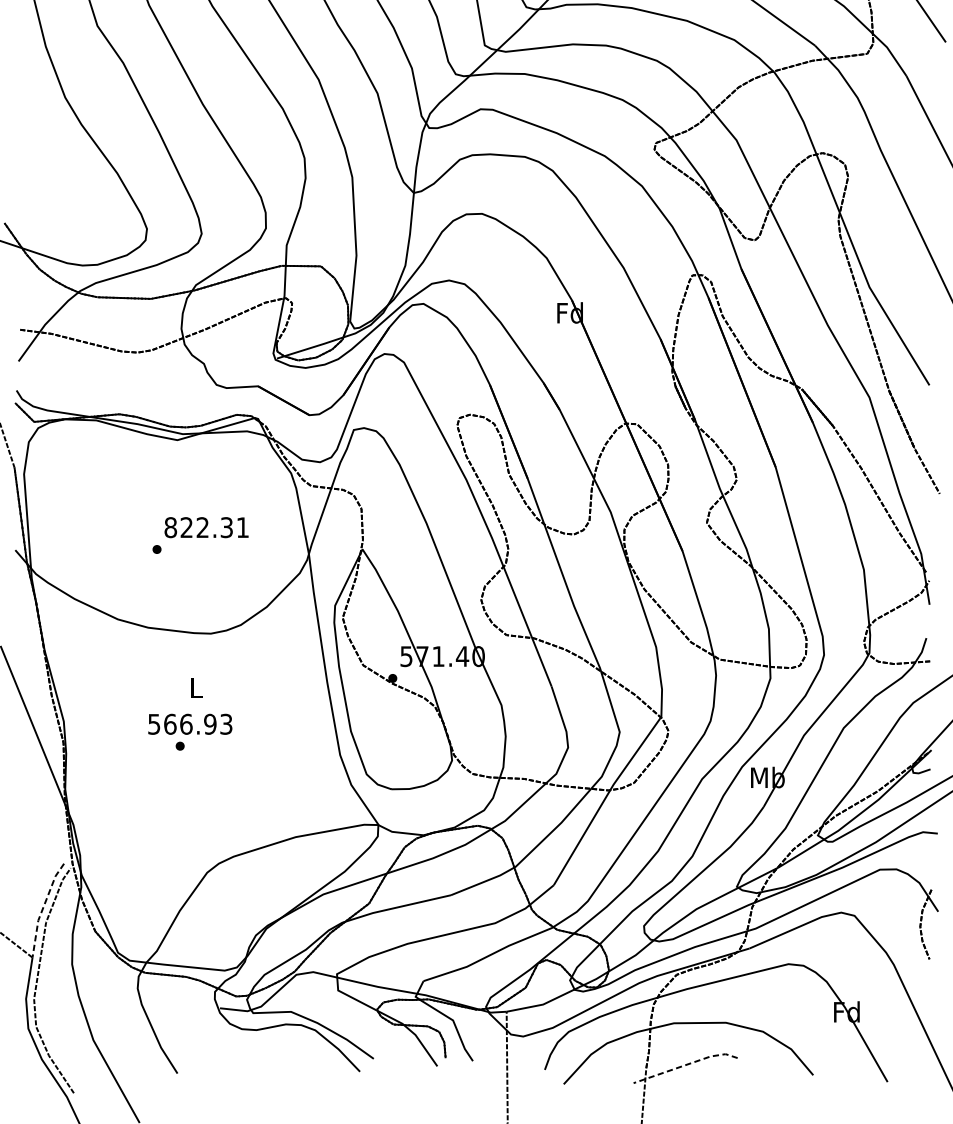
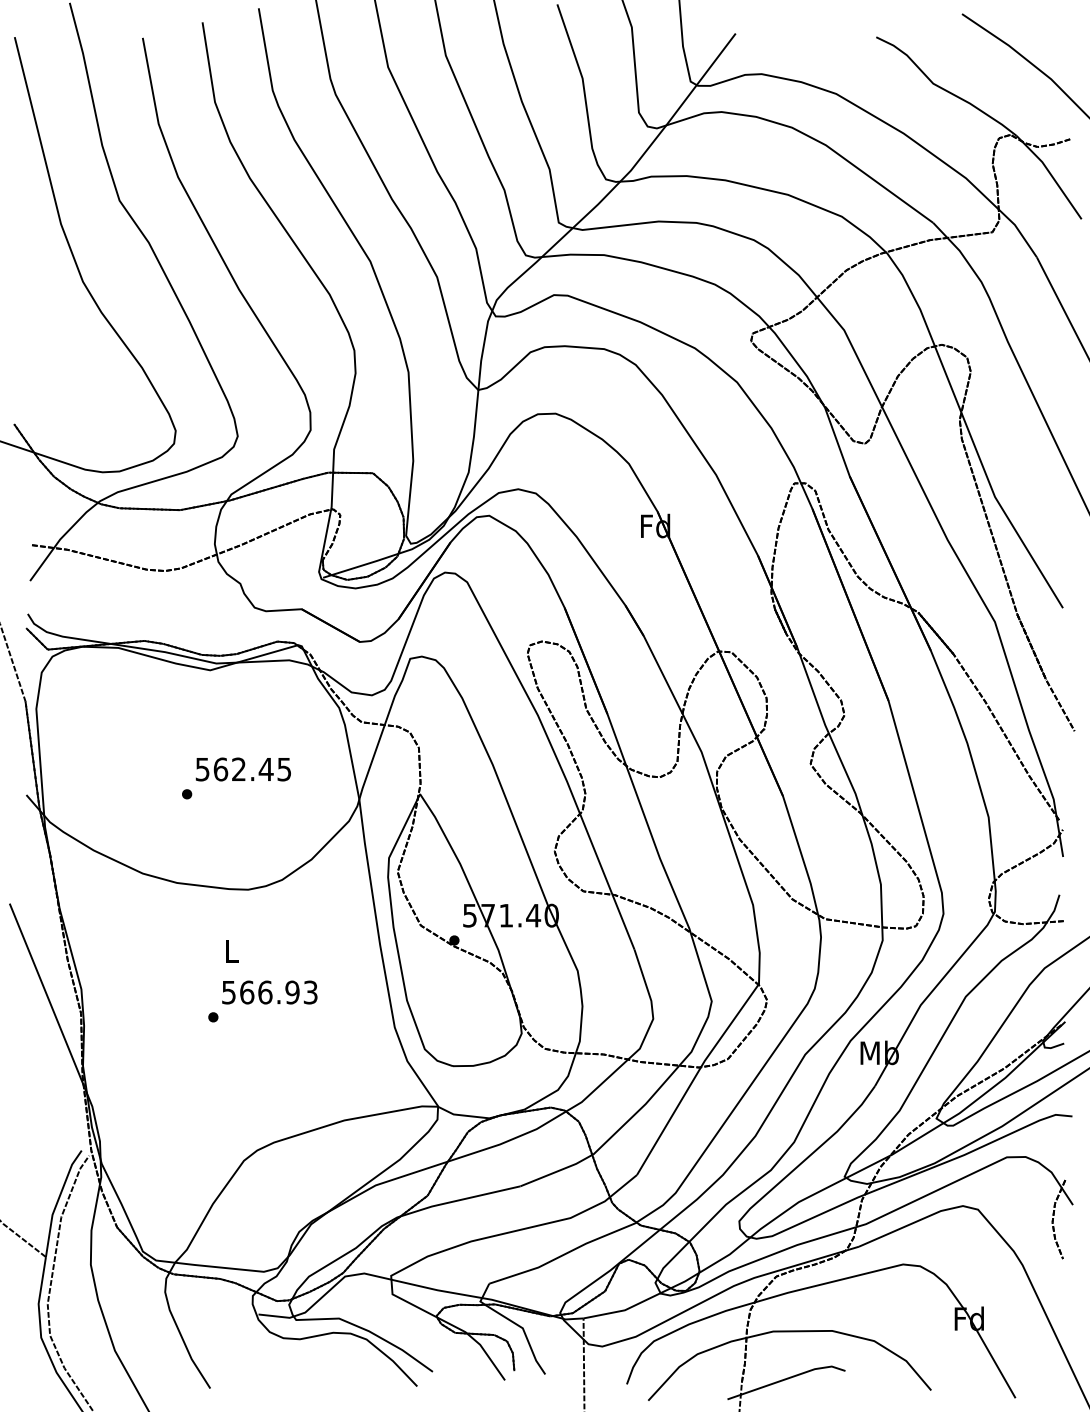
text: (205, 527) -> (242, 769), 822.31 -> 562.45
text: (190, 724) -> (269, 992), moved
line: (42, 908) -> (57, 1201), dashed -> solid
line: (686, 1064) -> (787, 1378), dashed -> solid

